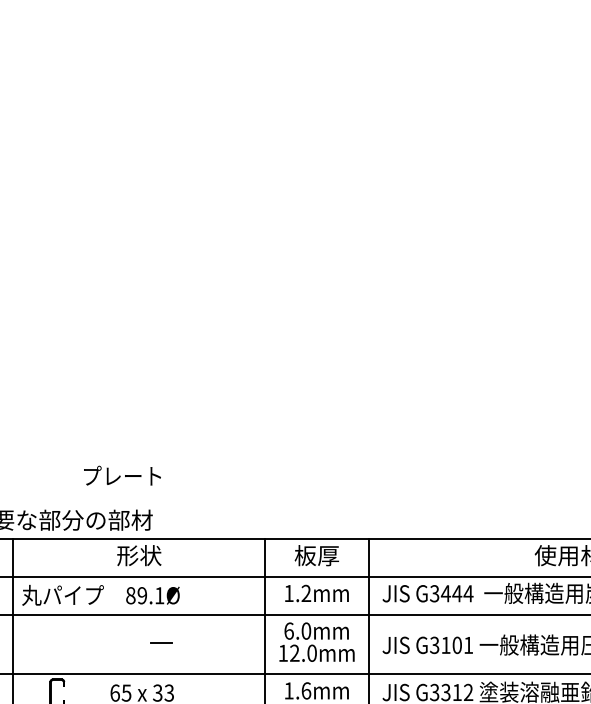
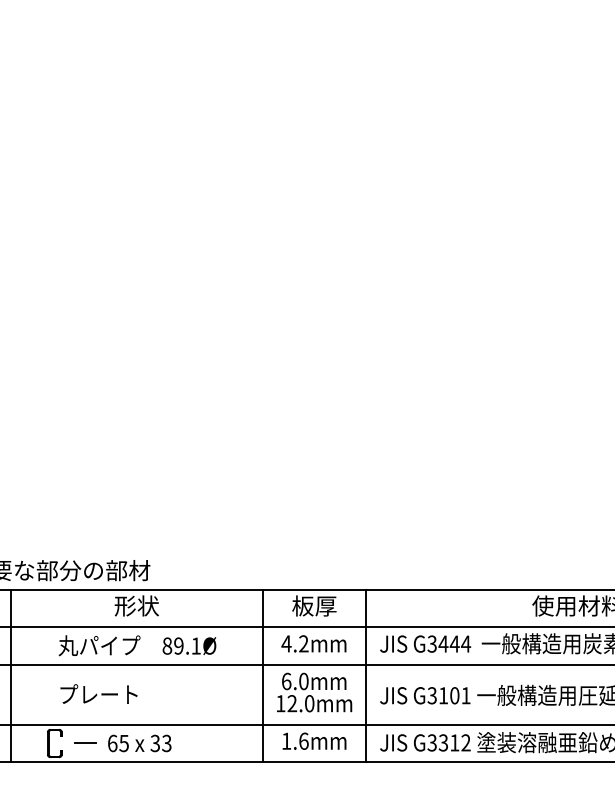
text: (121, 475) -> (98, 693), moved
text: (288, 593) -> (286, 643), 1.2mm -> 4.2mm
text: (100, 595) -> (137, 645), moved
line: (161, 642) -> (85, 742), moved

